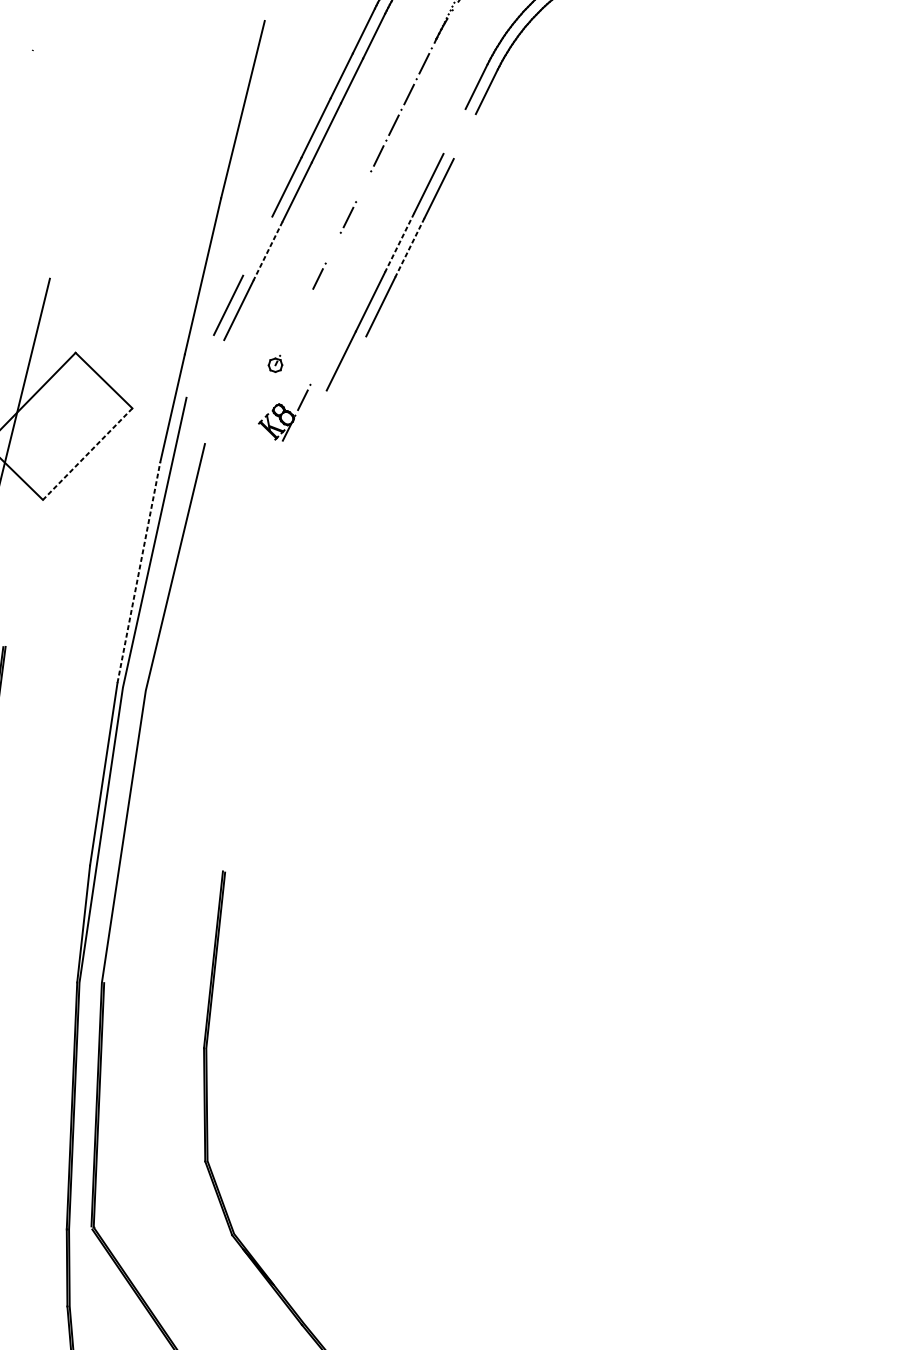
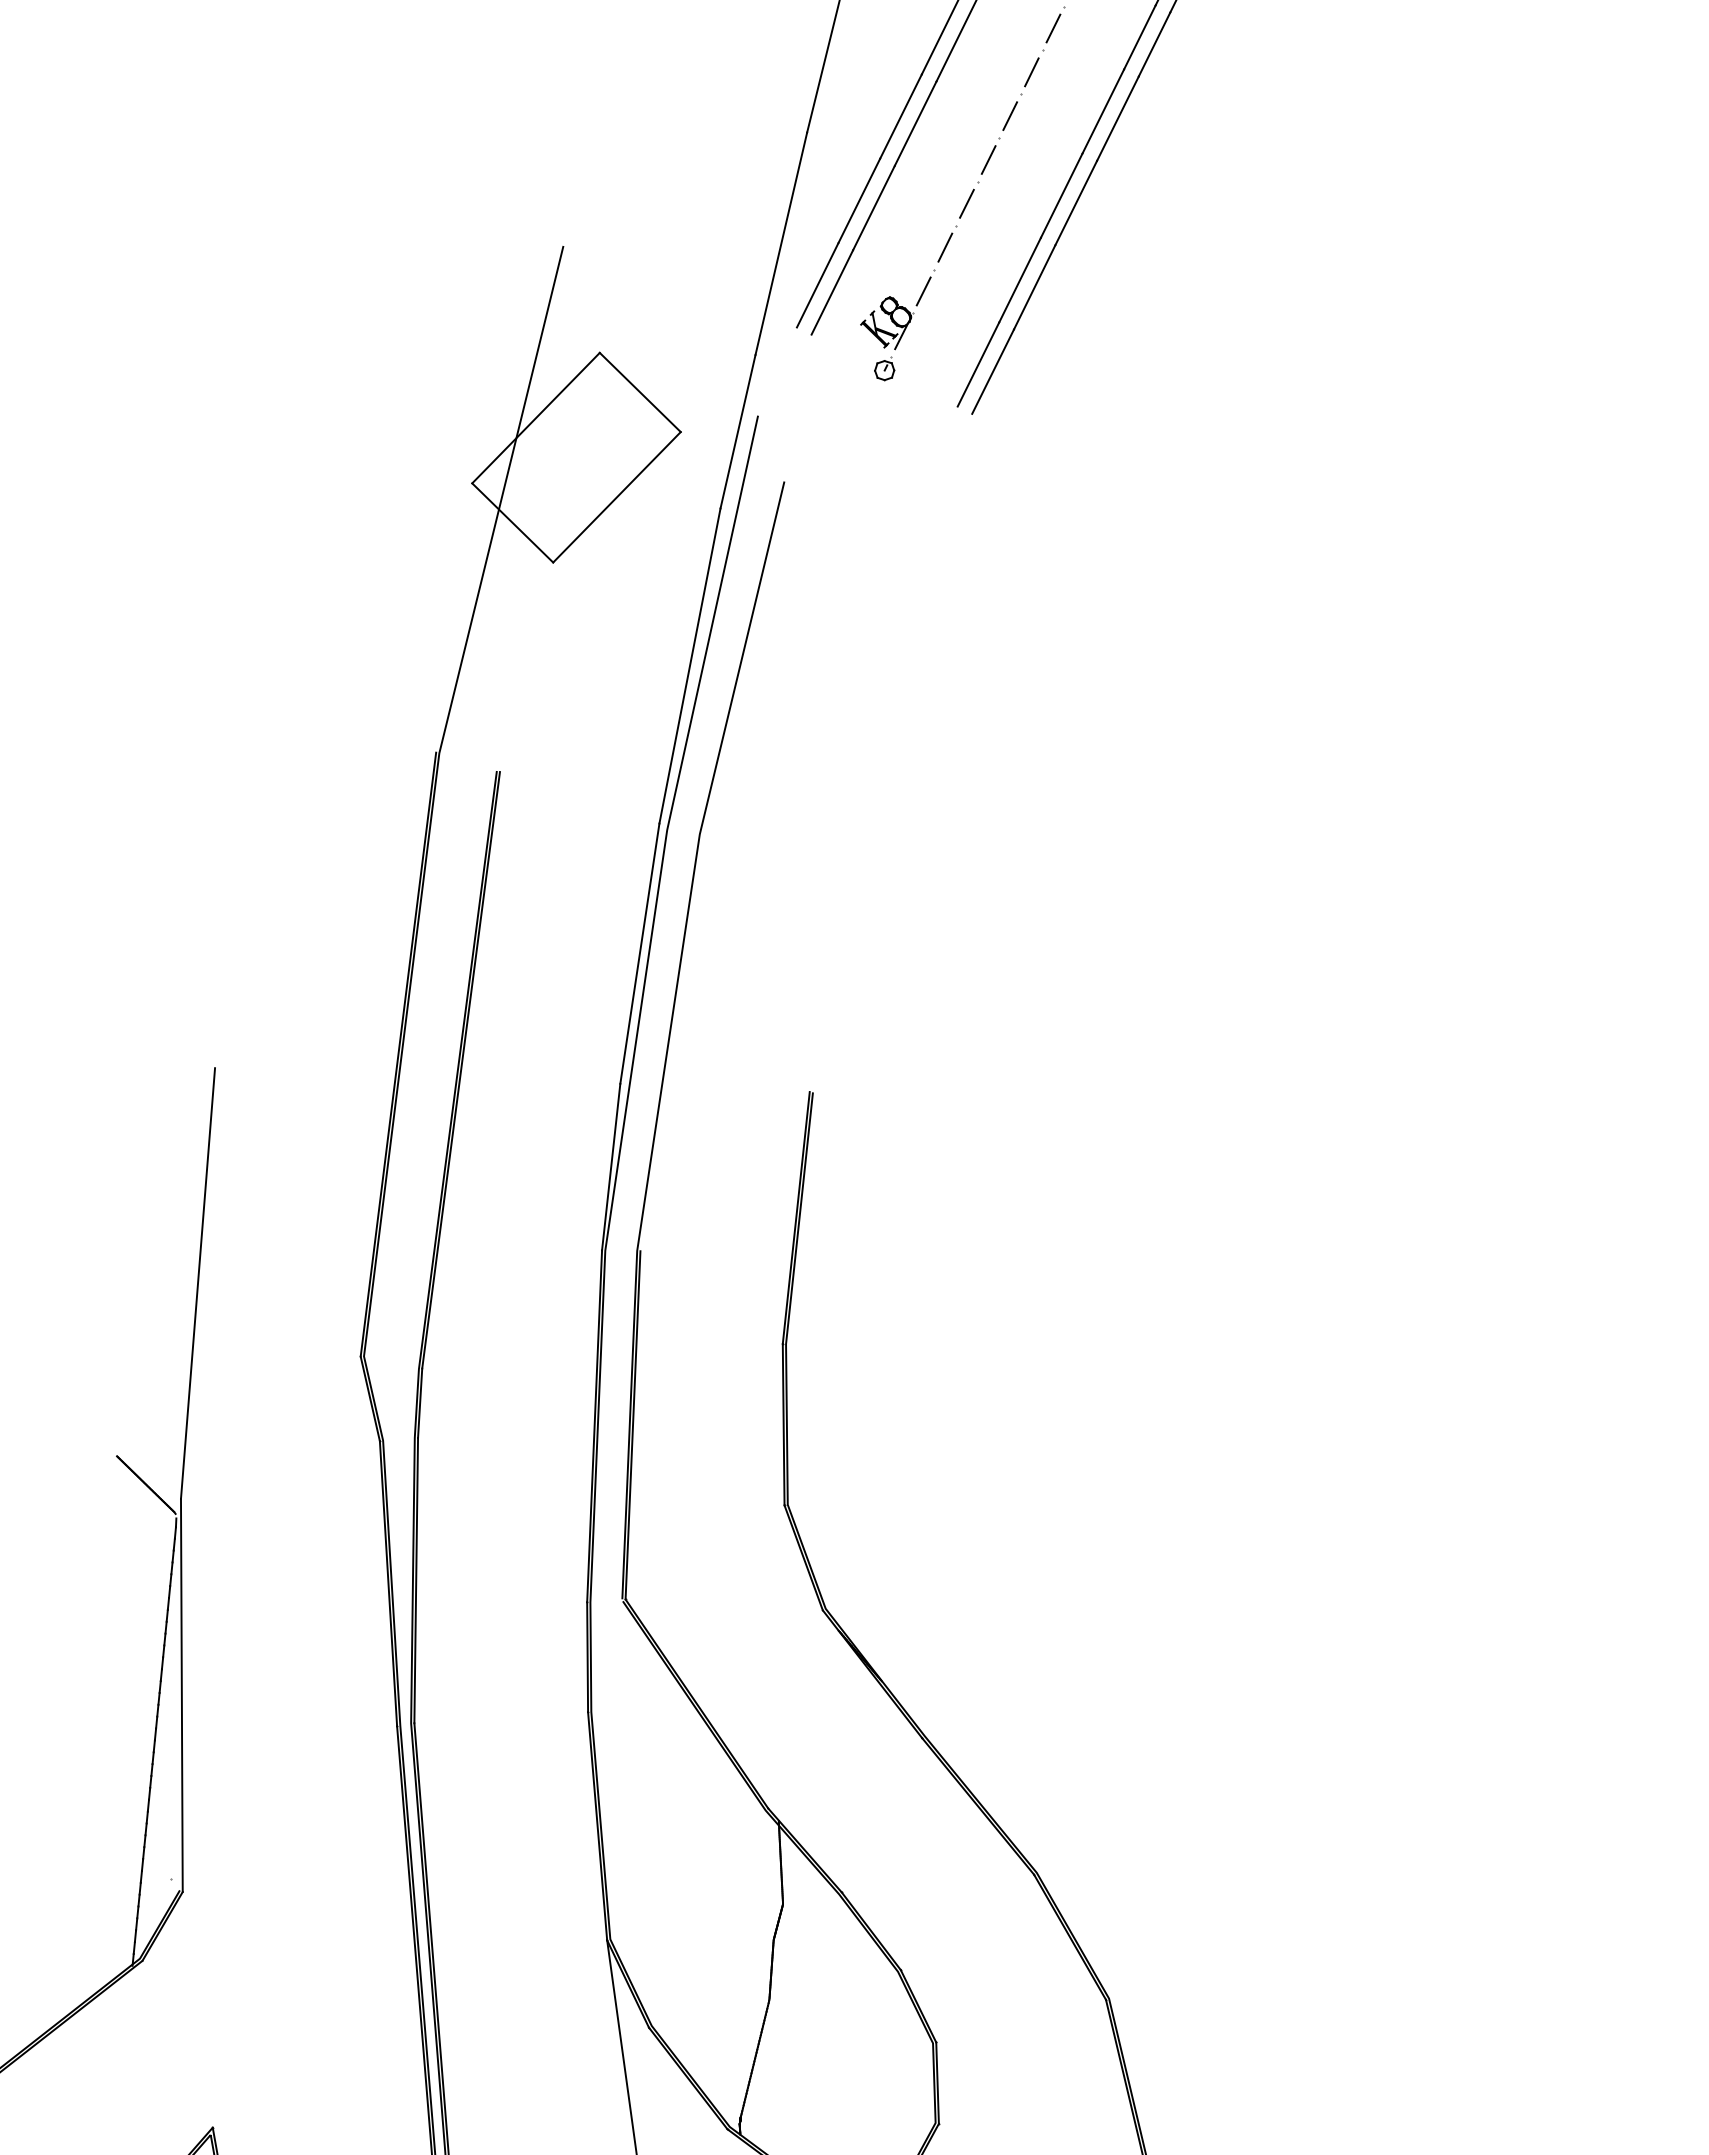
line: (454, 131) -> (1139, 37), added
line: (464, 136) -> (1154, 44), added
line: (363, 186) -> (1009, 115), added
line: (399, 242) -> (1061, 195), dashed -> solid
line: (257, 245) -> (859, 200), added
line: (332, 248) -> (966, 203), added
line: (410, 248) -> (1076, 203), dashed -> solid
line: (267, 251) -> (873, 208), dashed -> solid
line: (351, 365) -> (993, 371), added
part: (284, 412) -> (897, 309), moved
line: (87, 454) -> (616, 497), dashed -> solid
line: (139, 572) -> (690, 665), dashed -> solid

